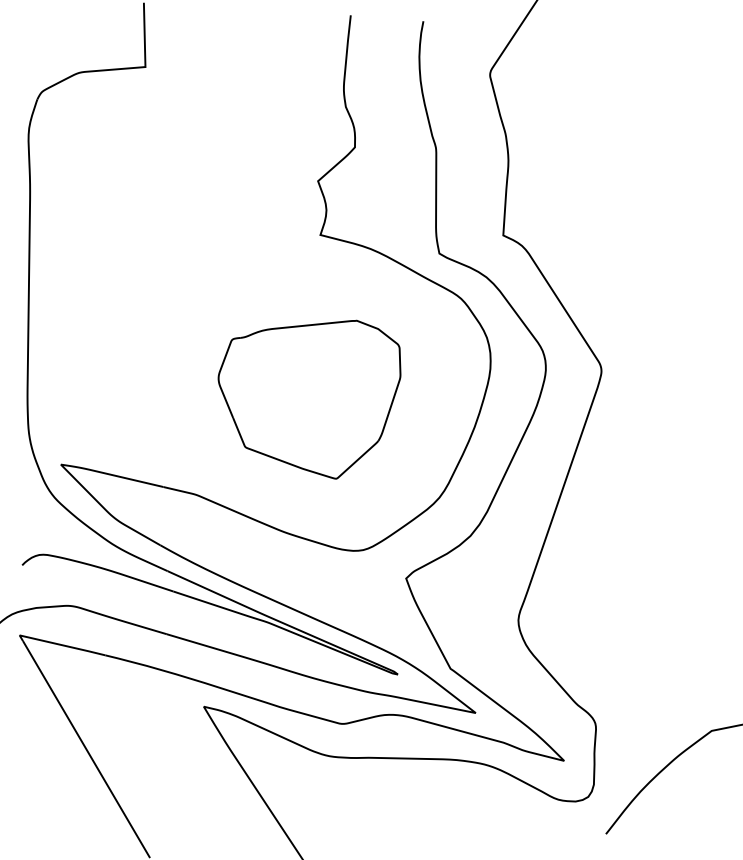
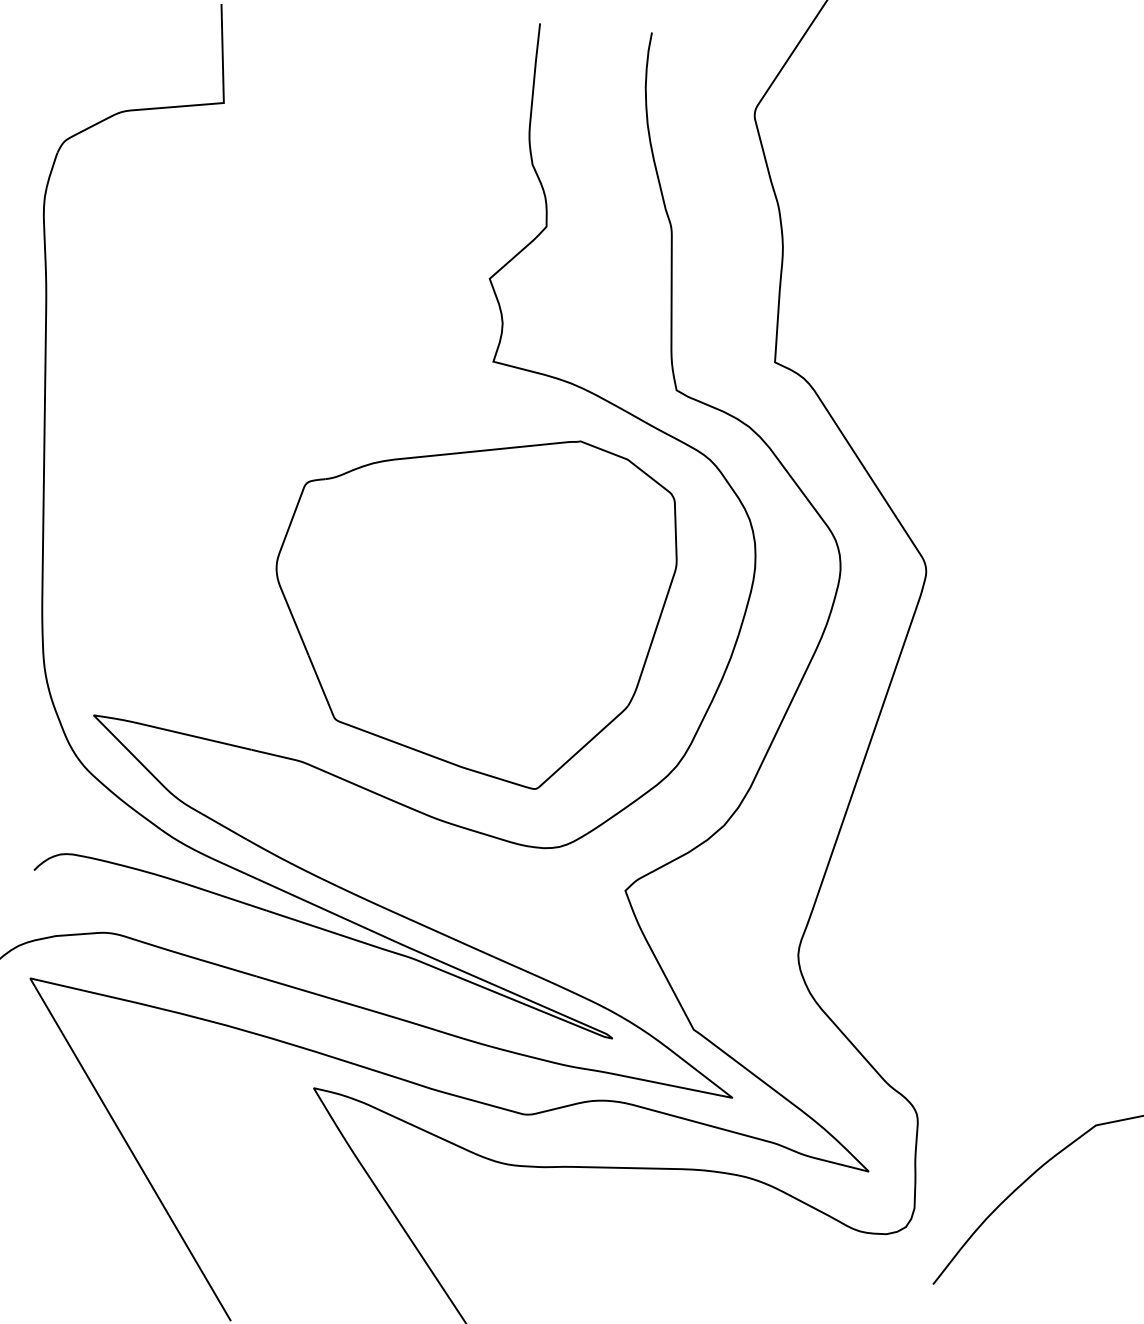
part: (309, 399) -> (476, 615), size x1.43

